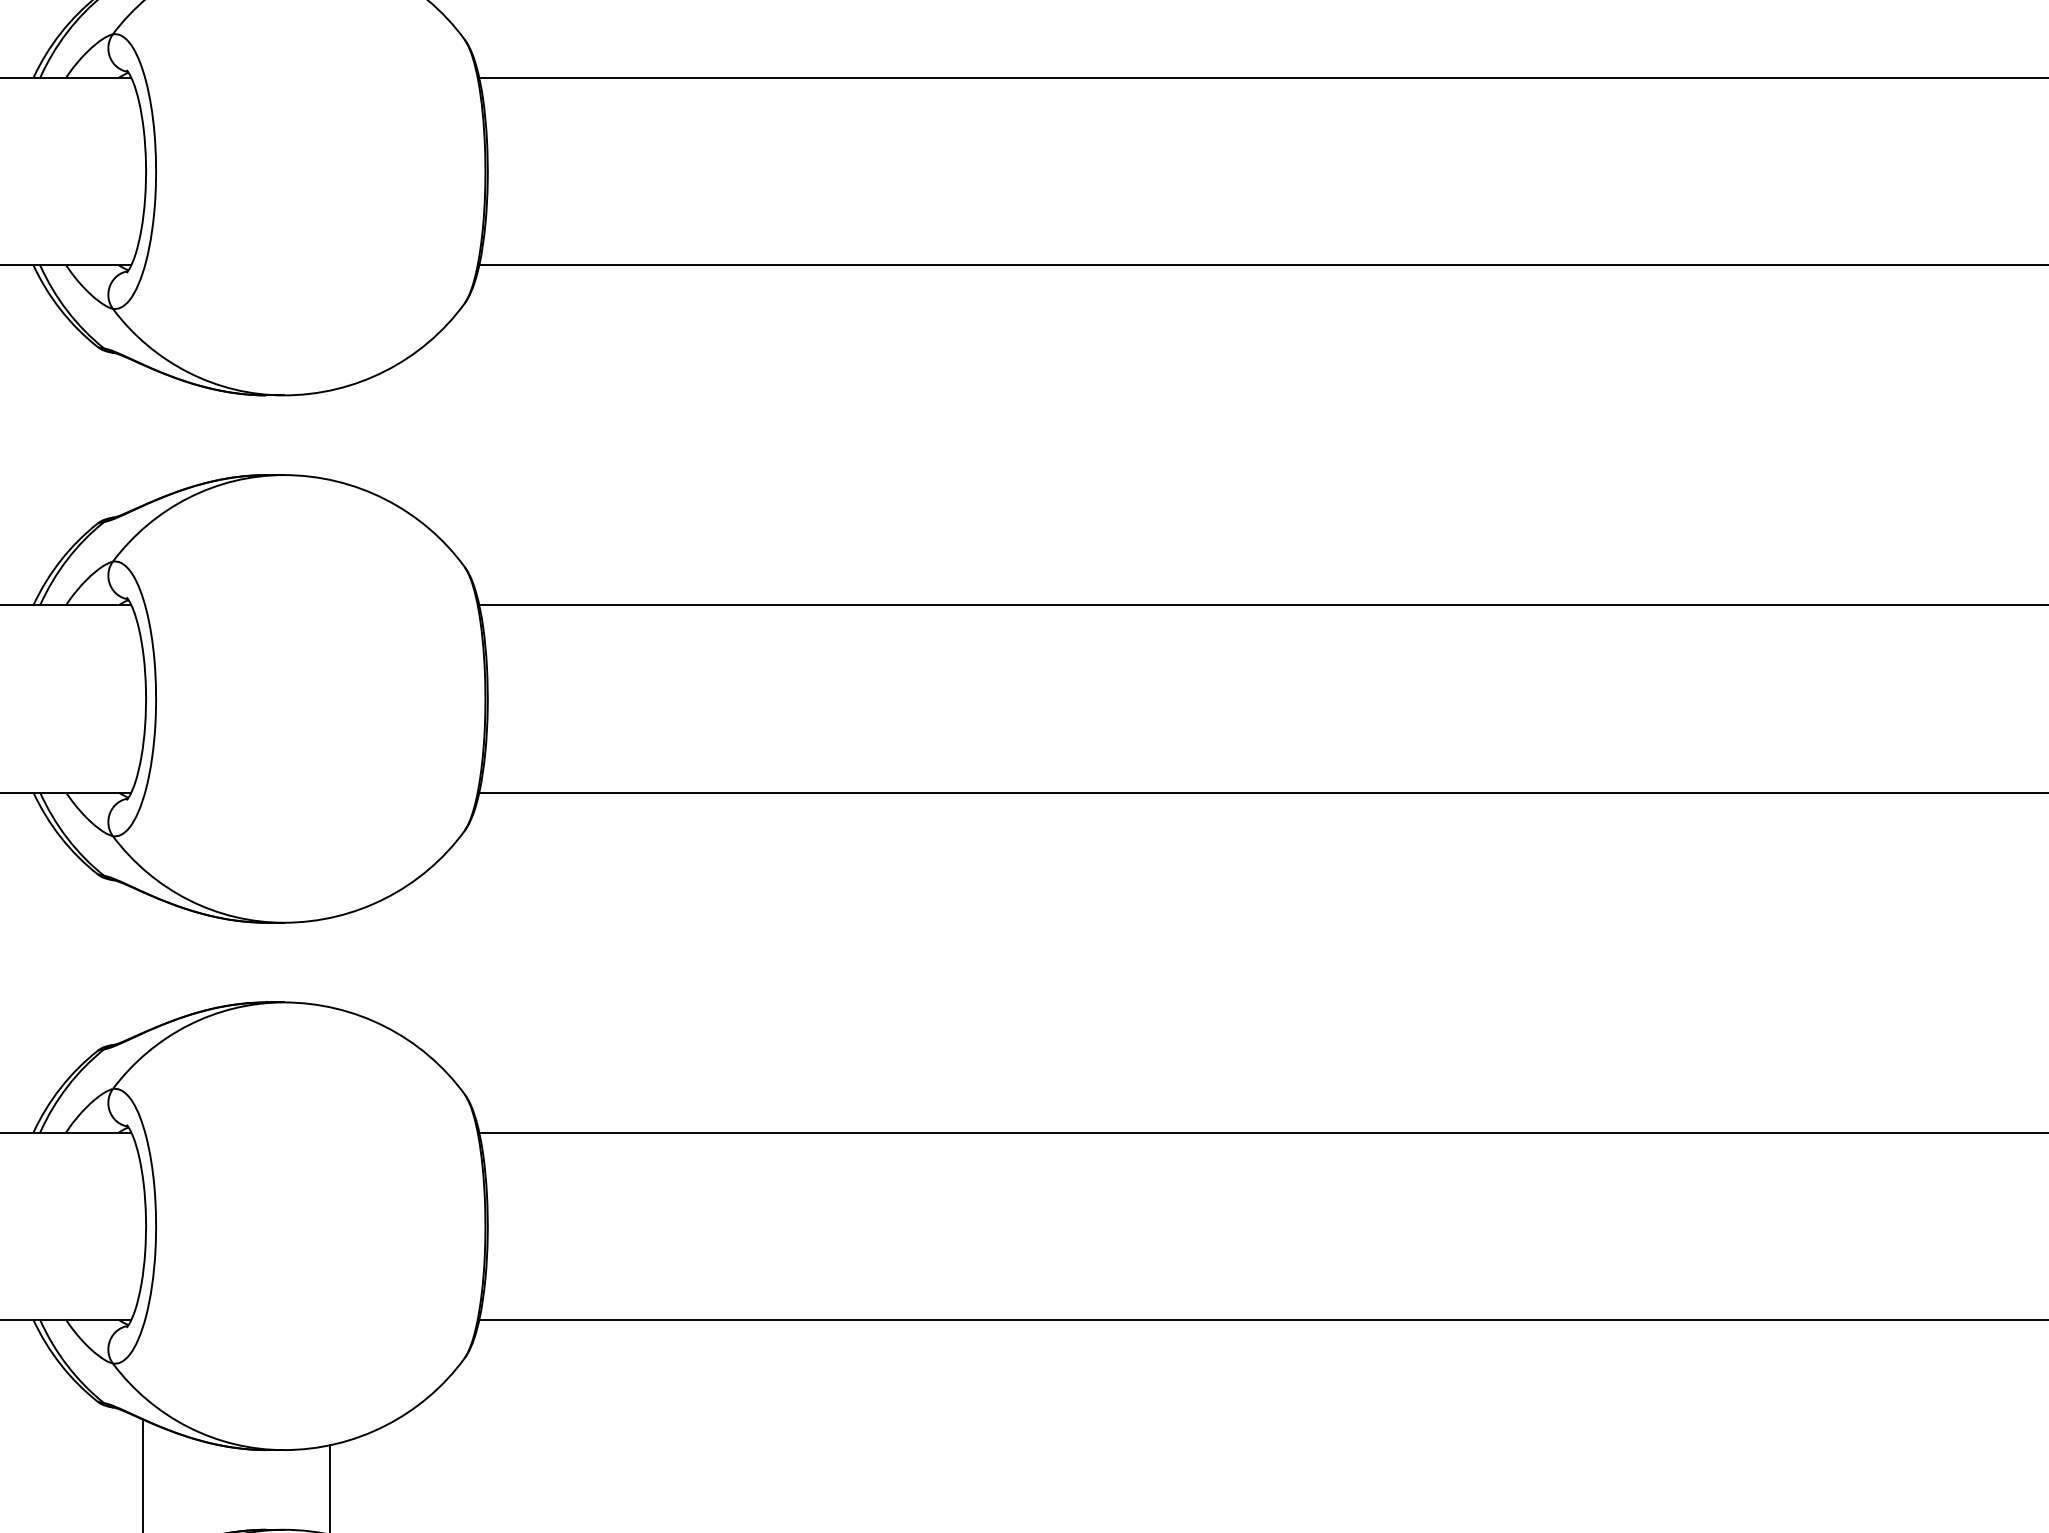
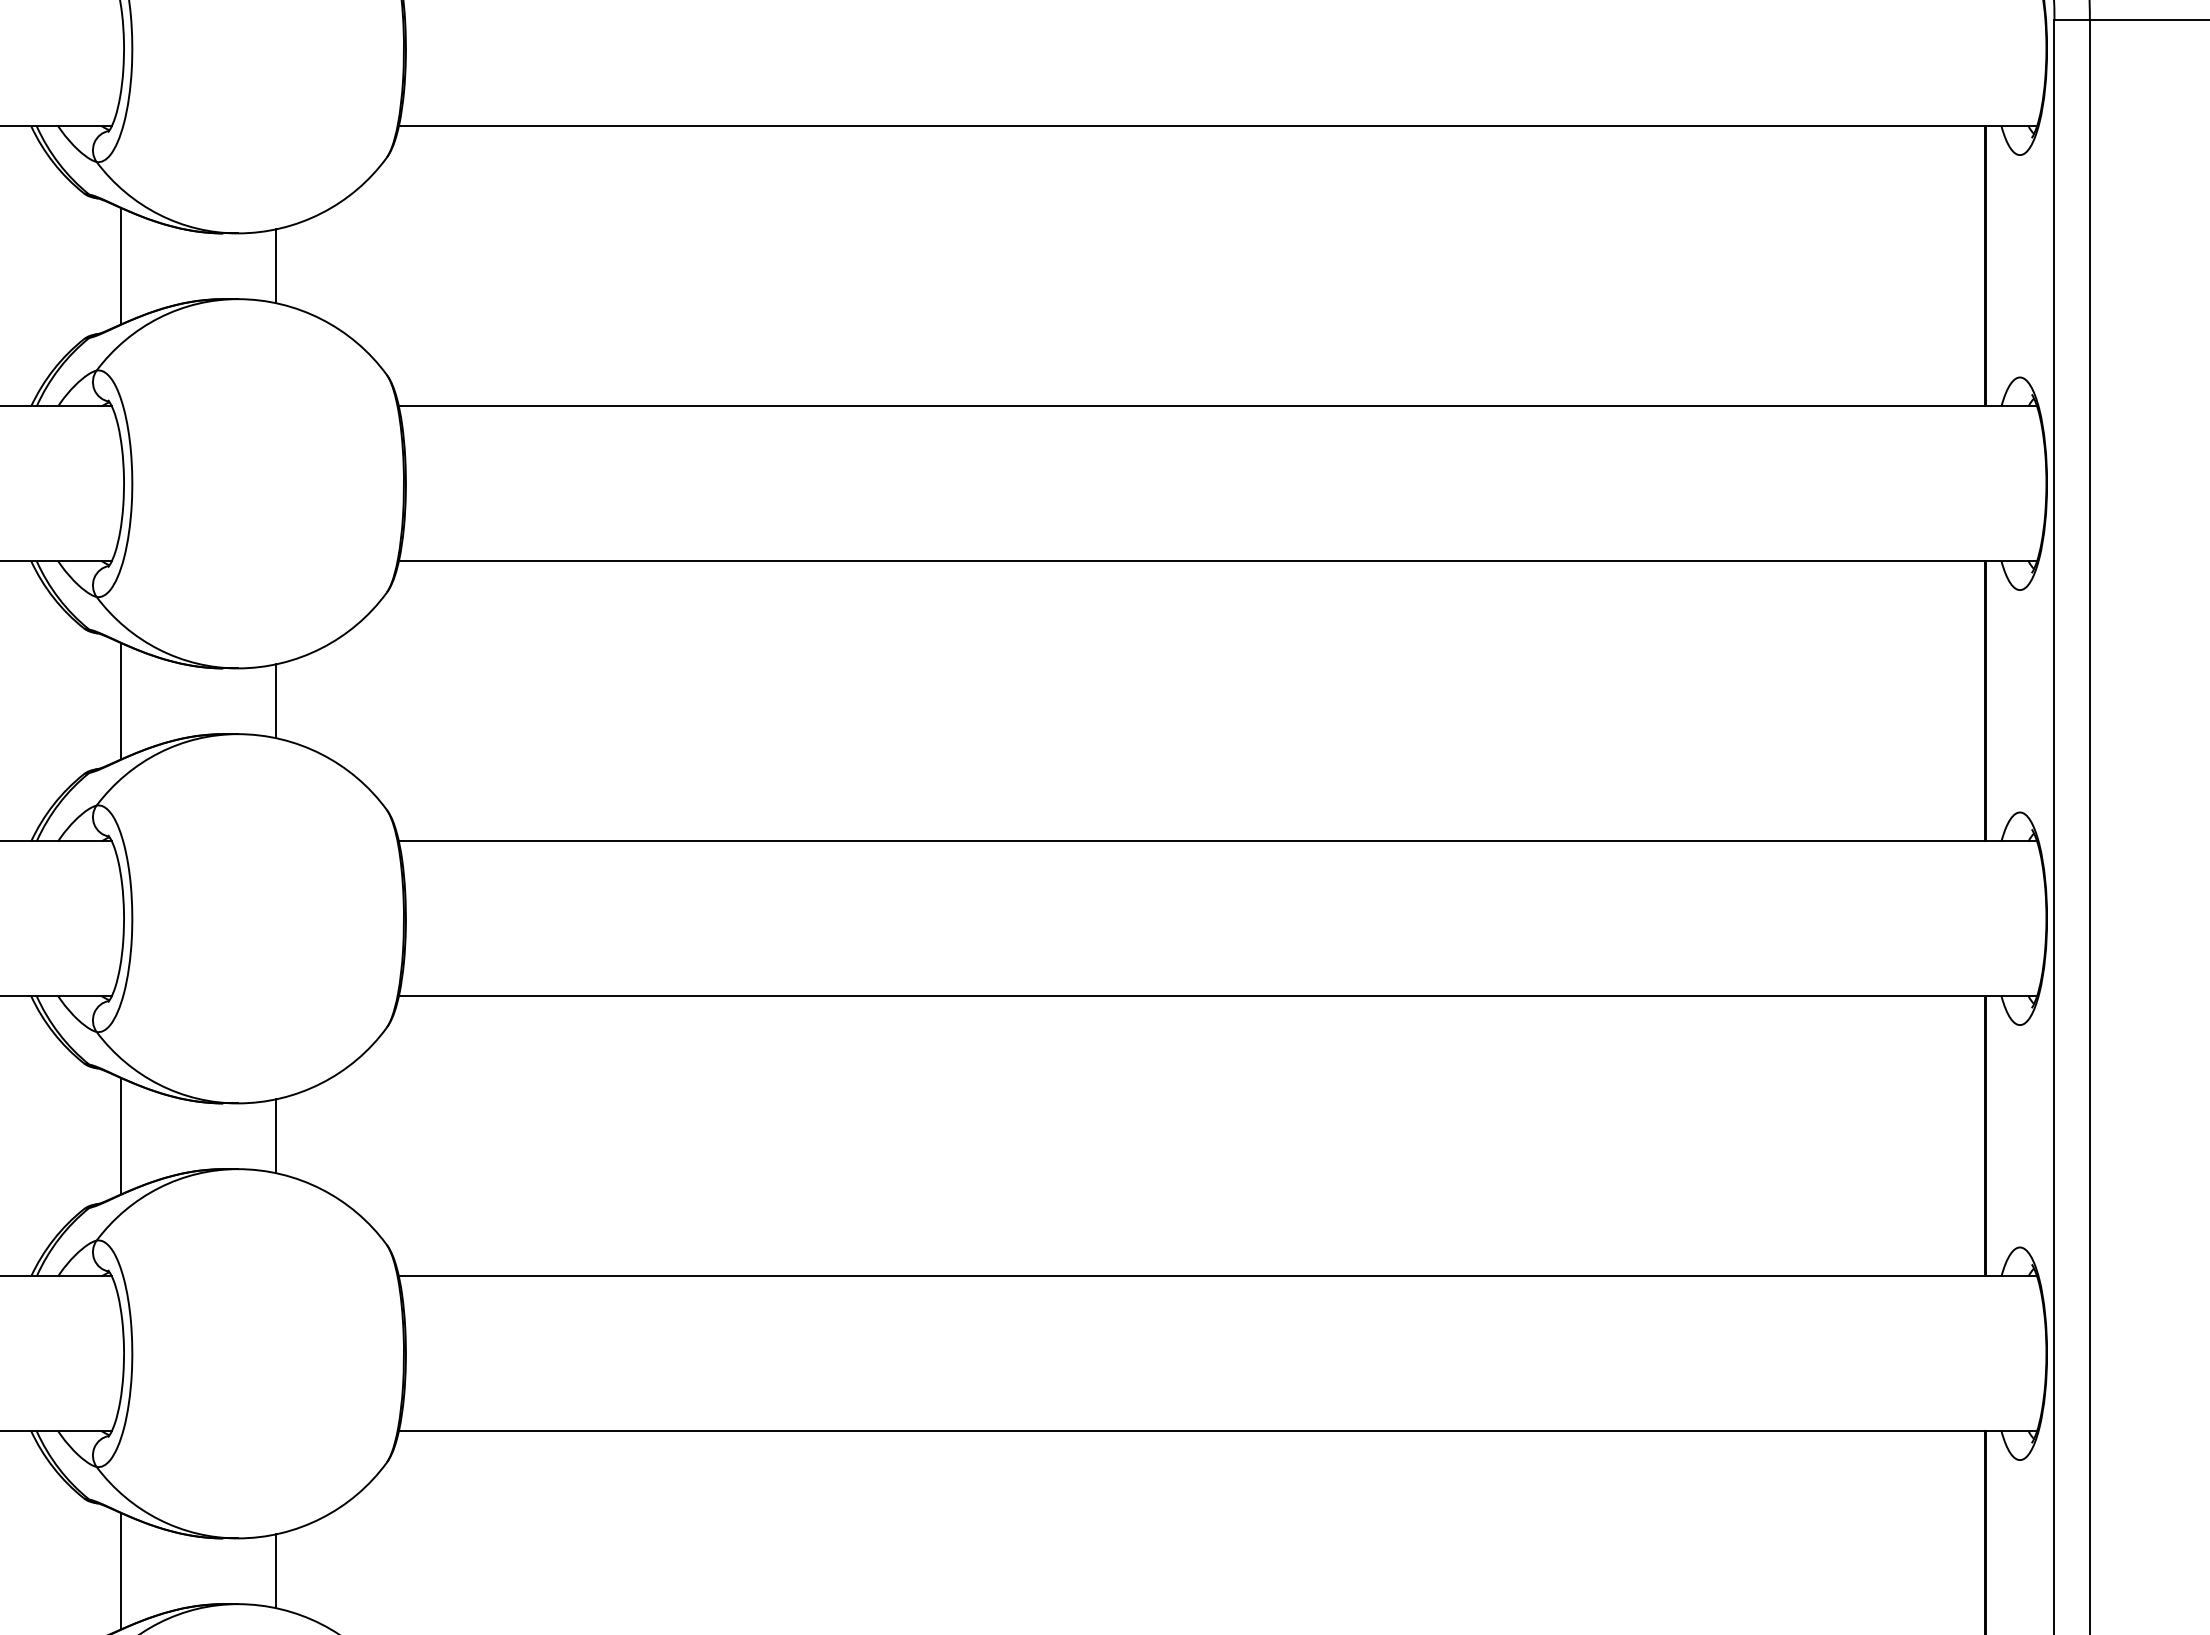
line: (142, 435) -> (121, 701), added
line: (330, 435) -> (276, 701), added
line: (142, 962) -> (121, 1136), added
line: (330, 962) -> (276, 1136), added

